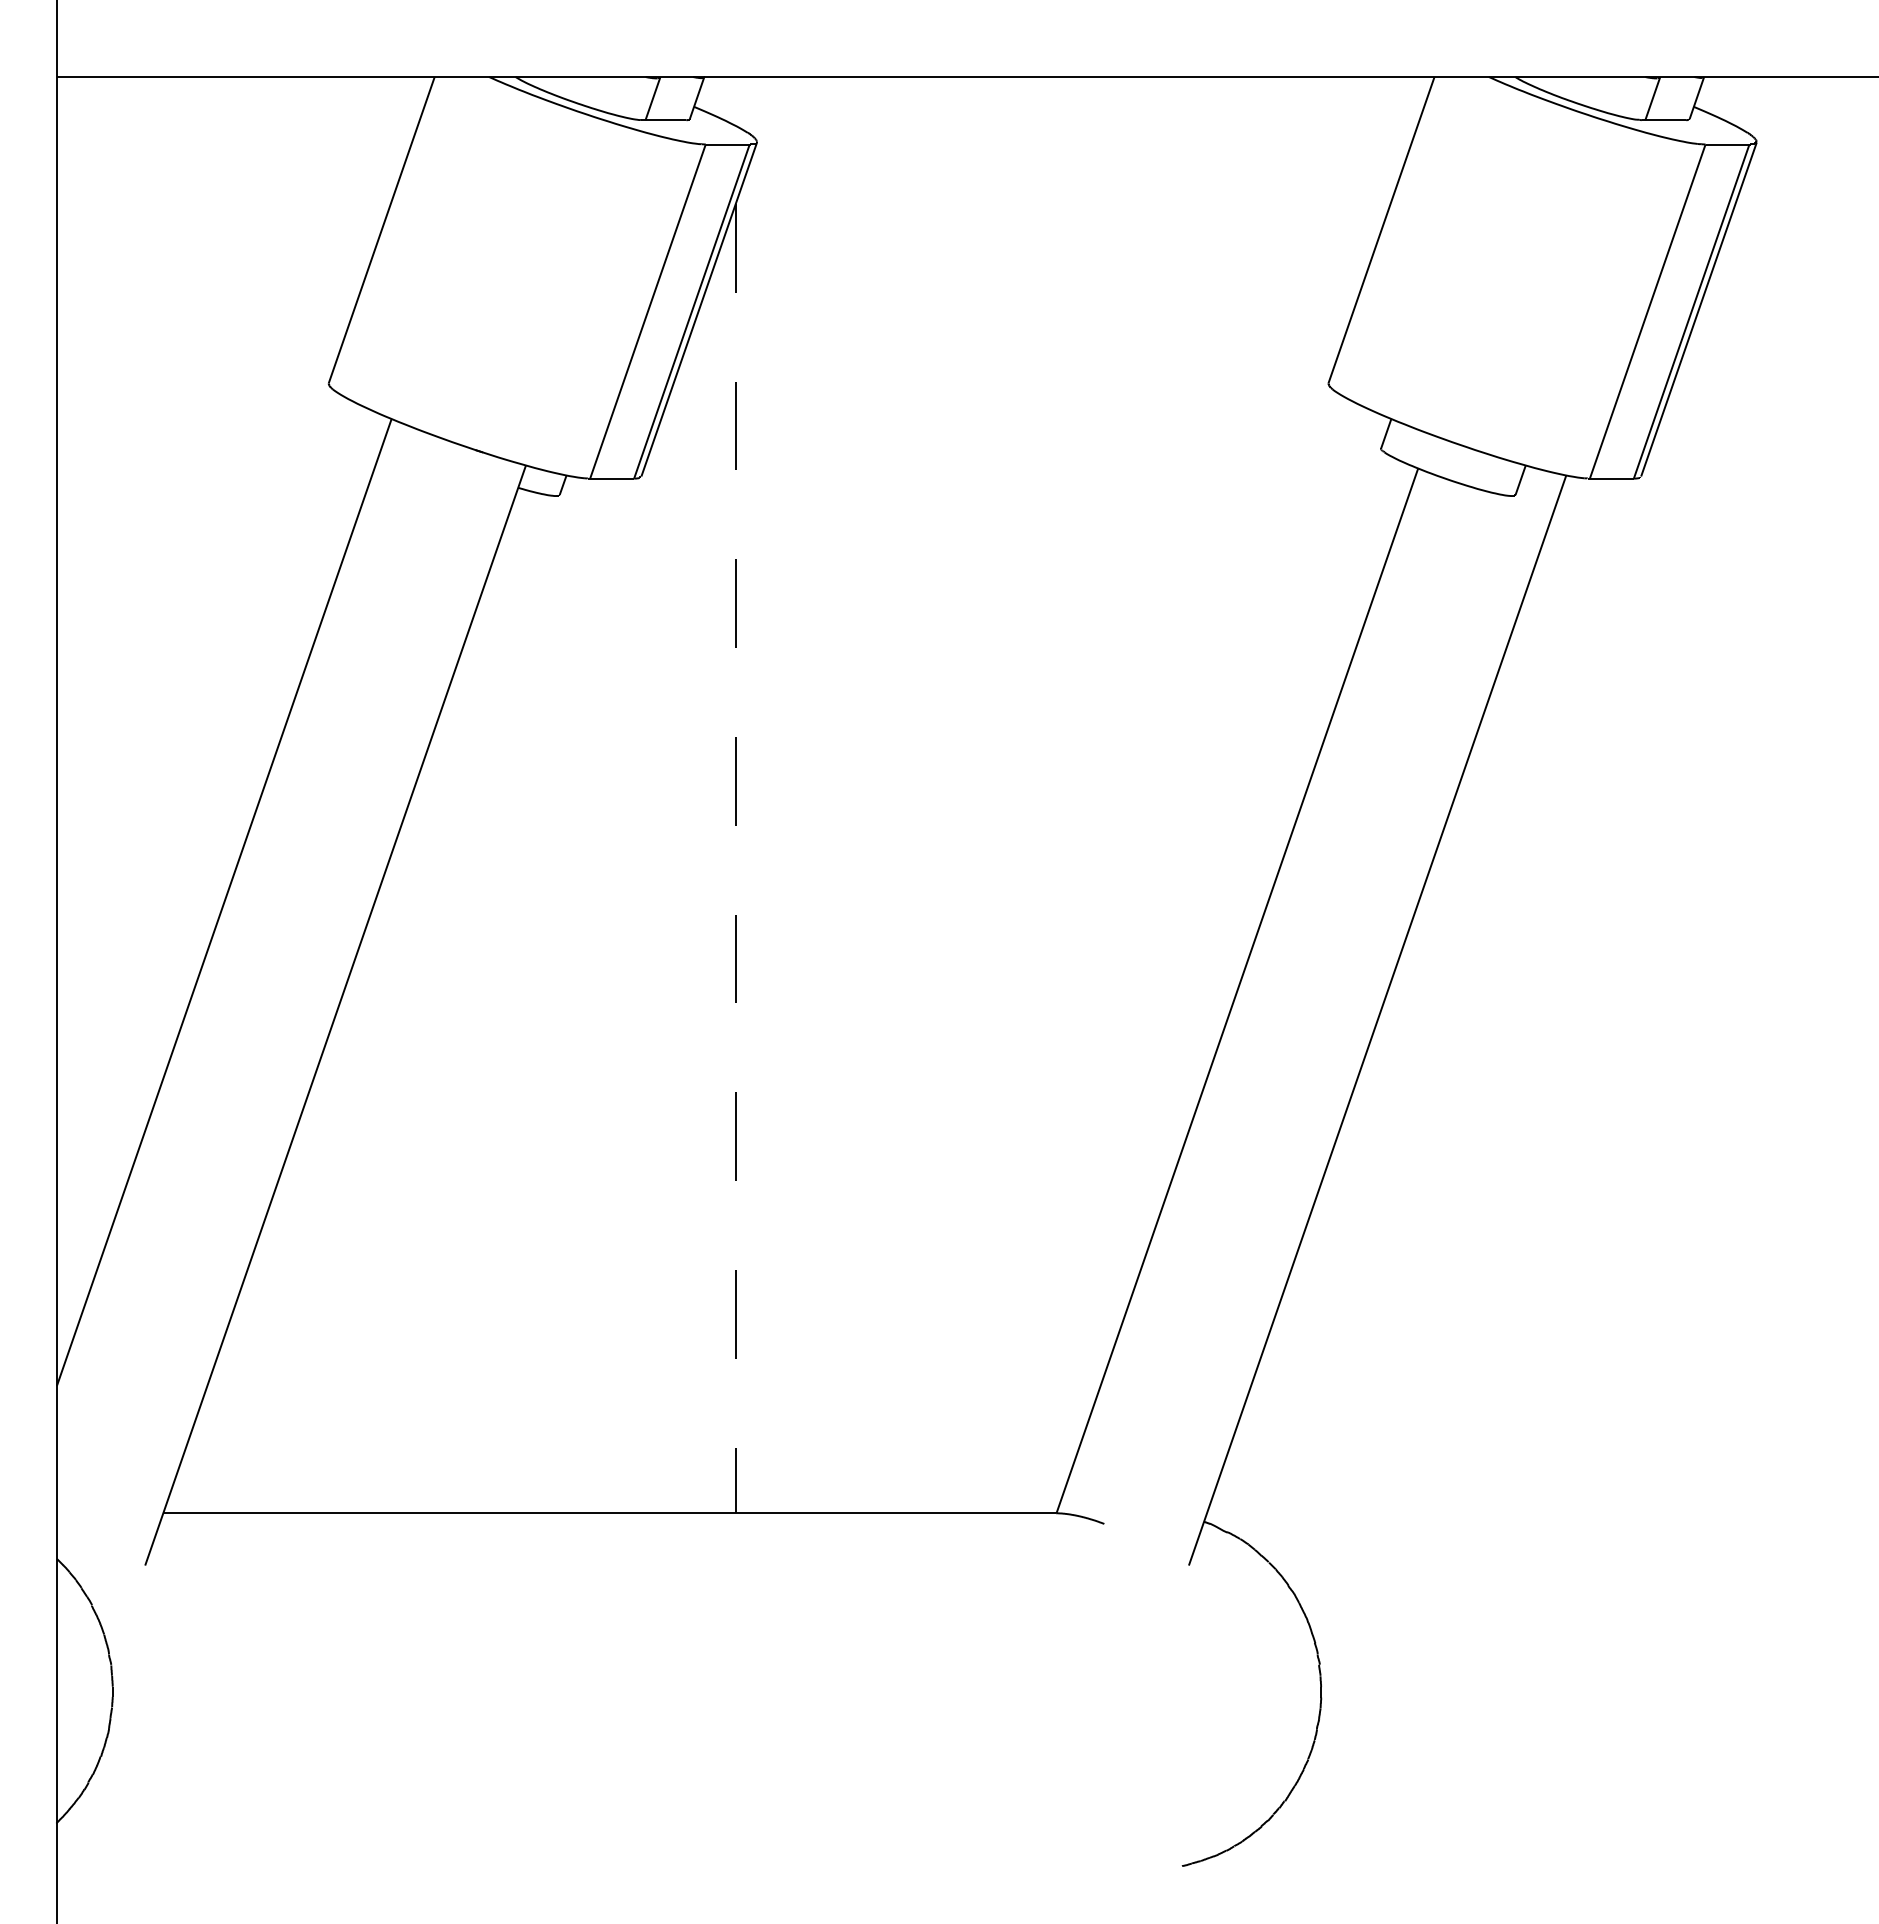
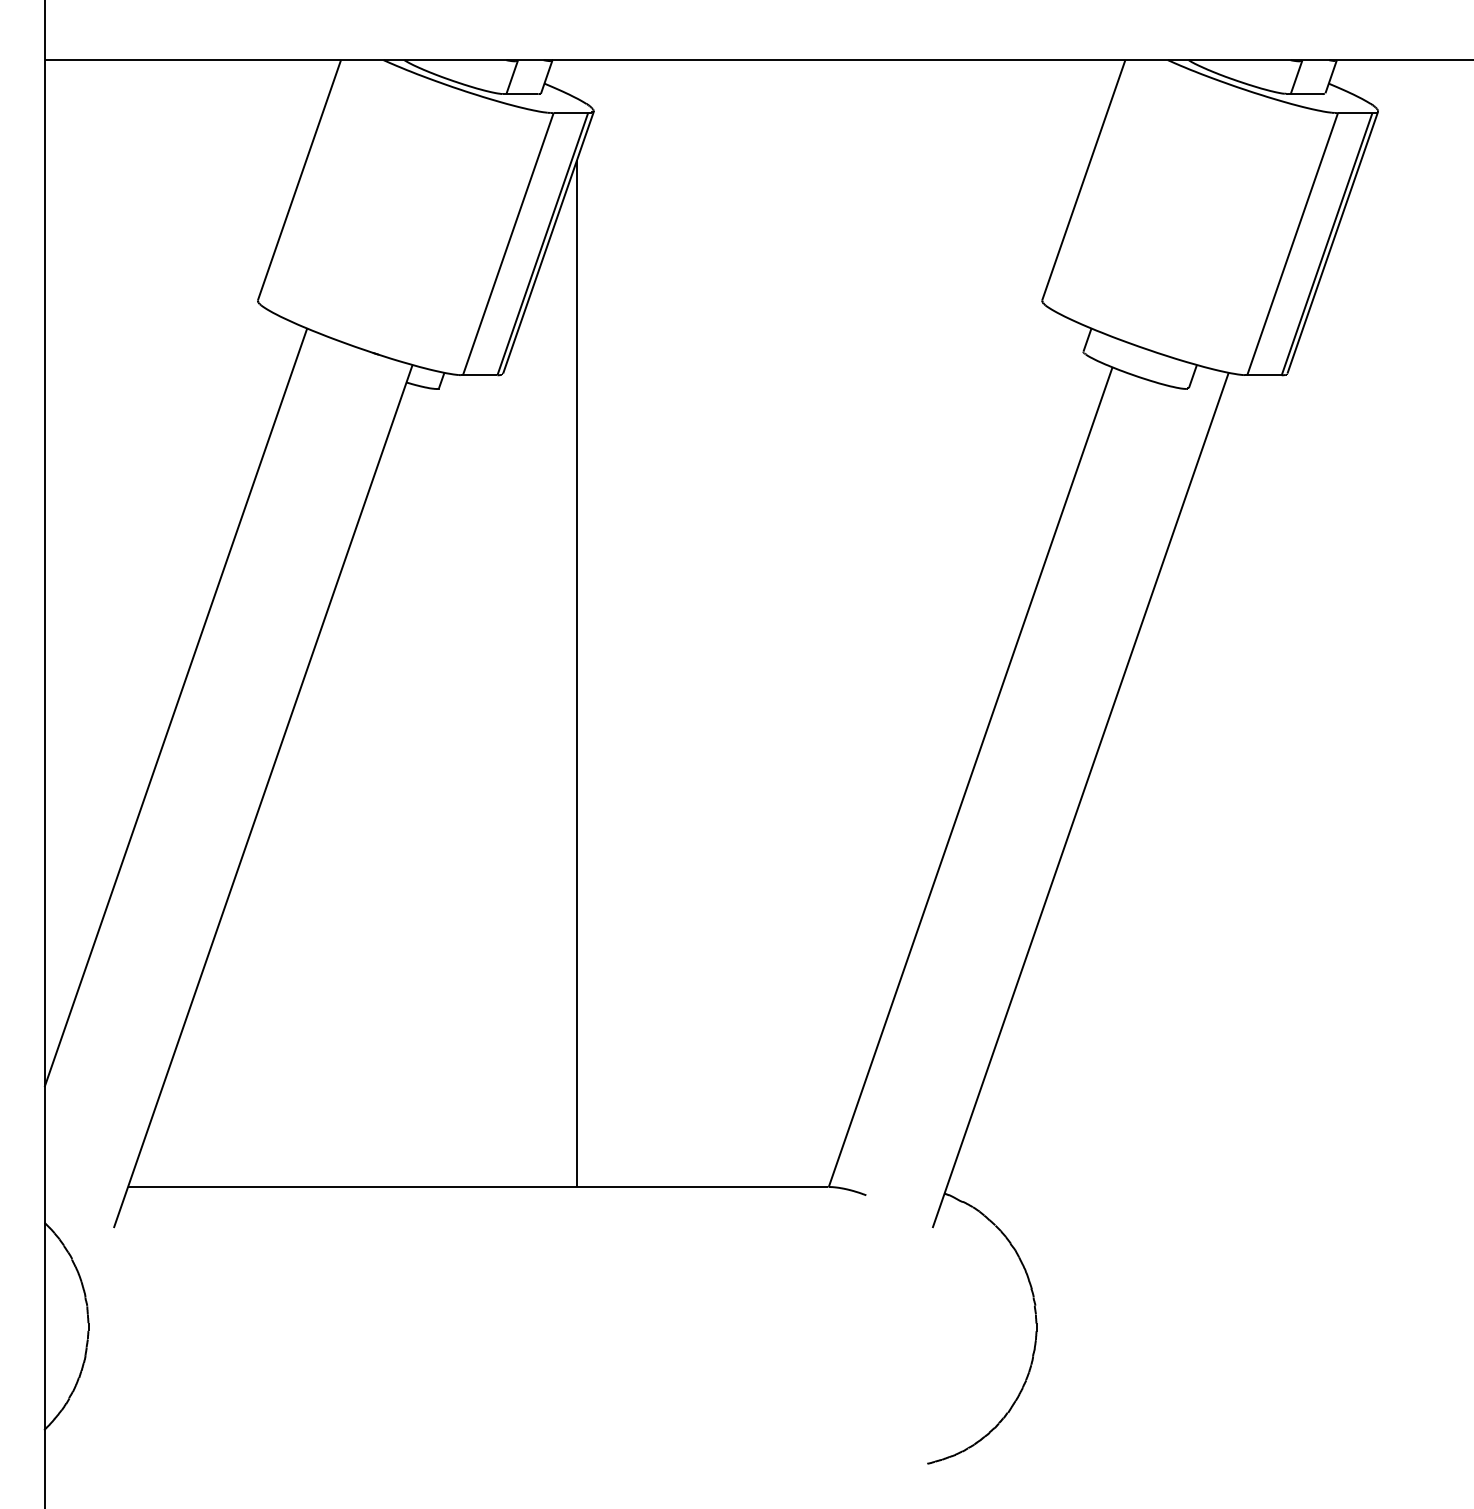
line: (735, 858) -> (576, 673), dashed -> solid

